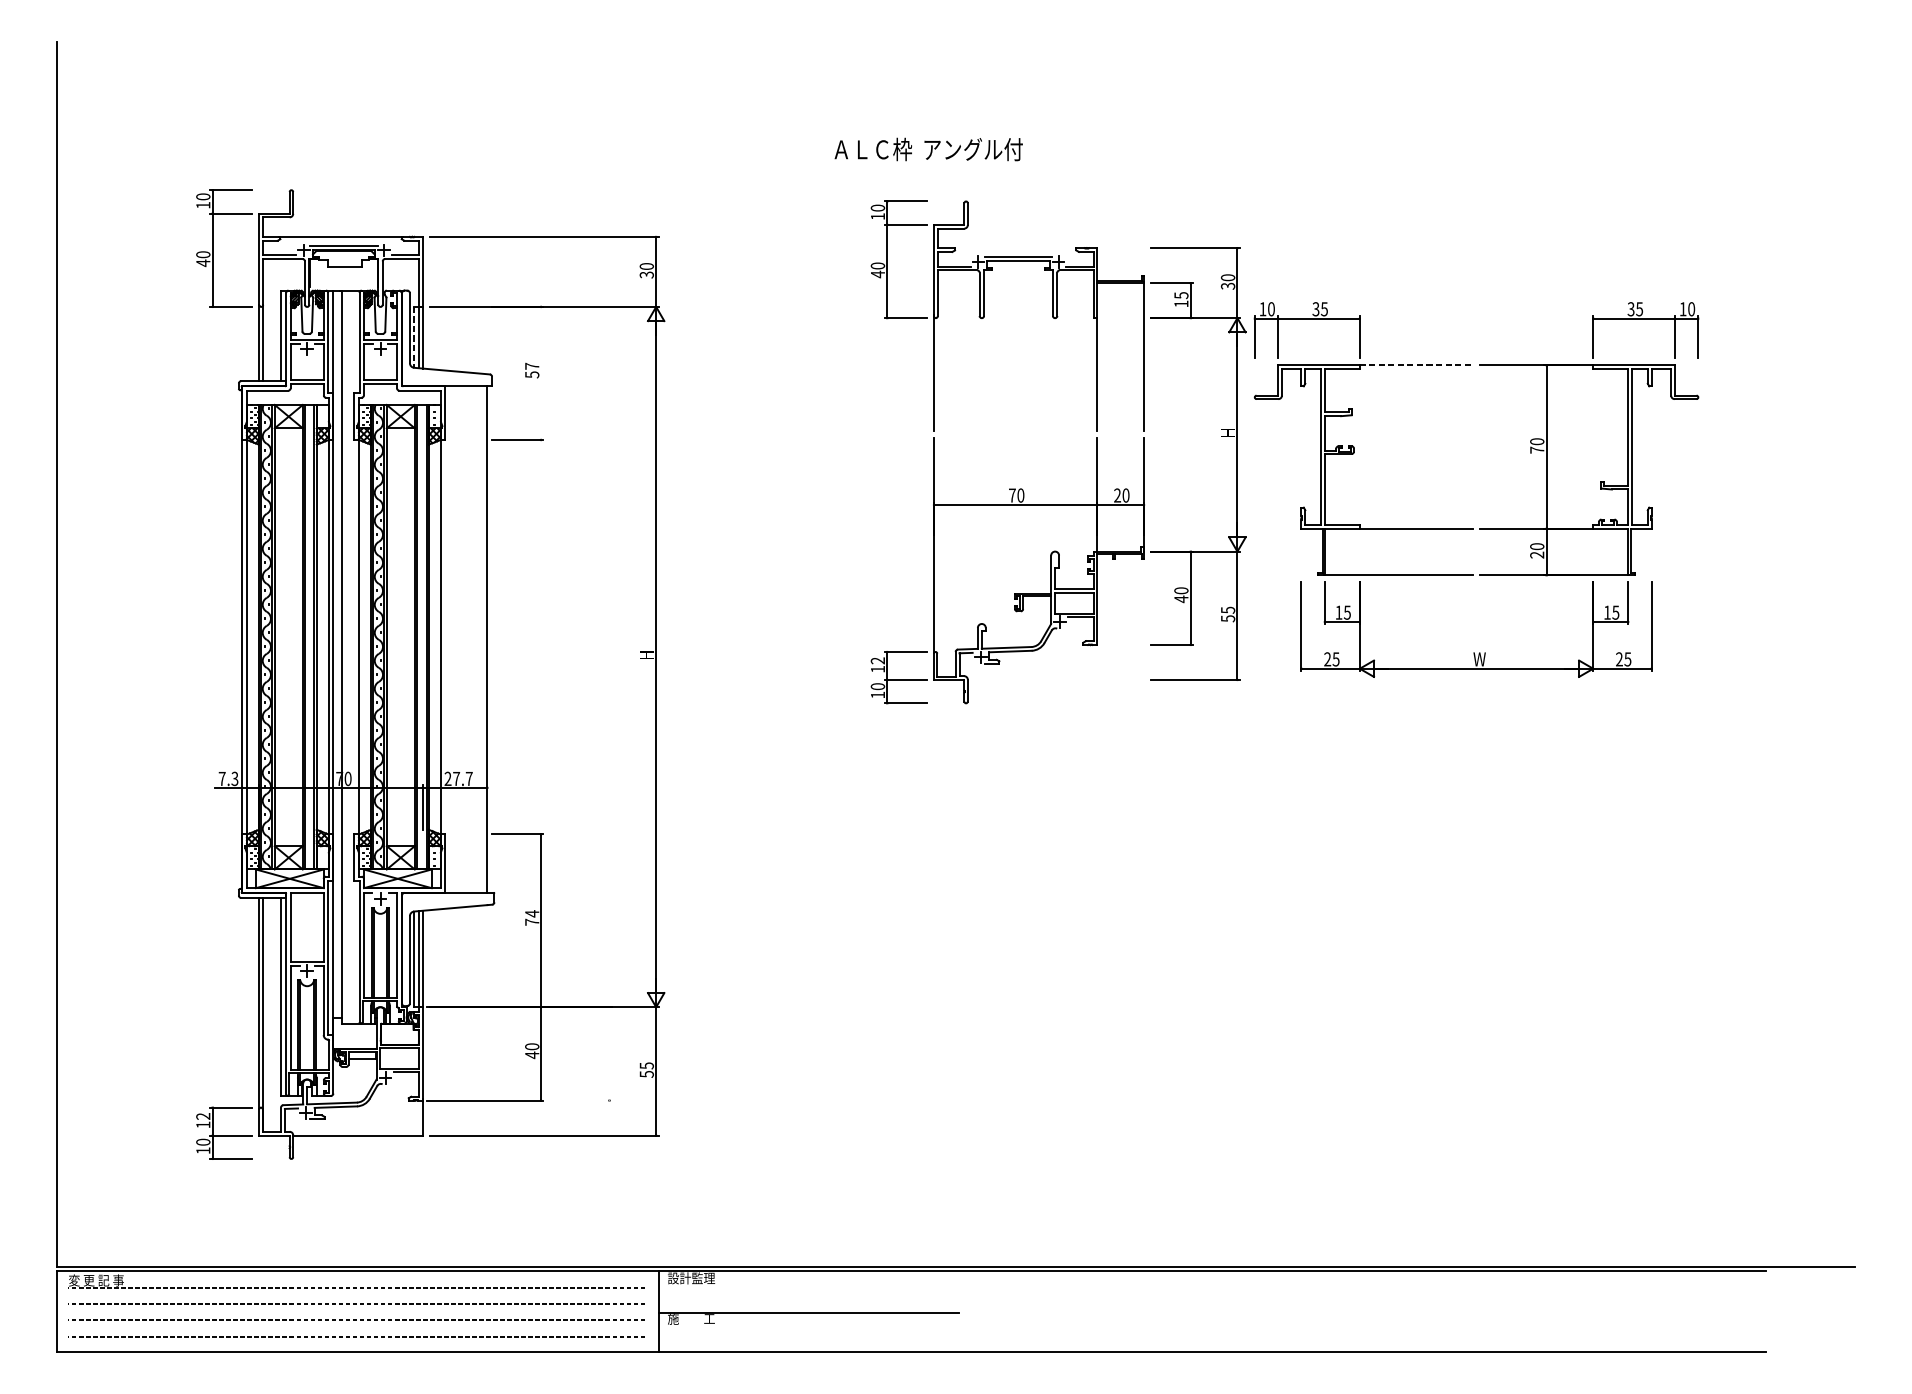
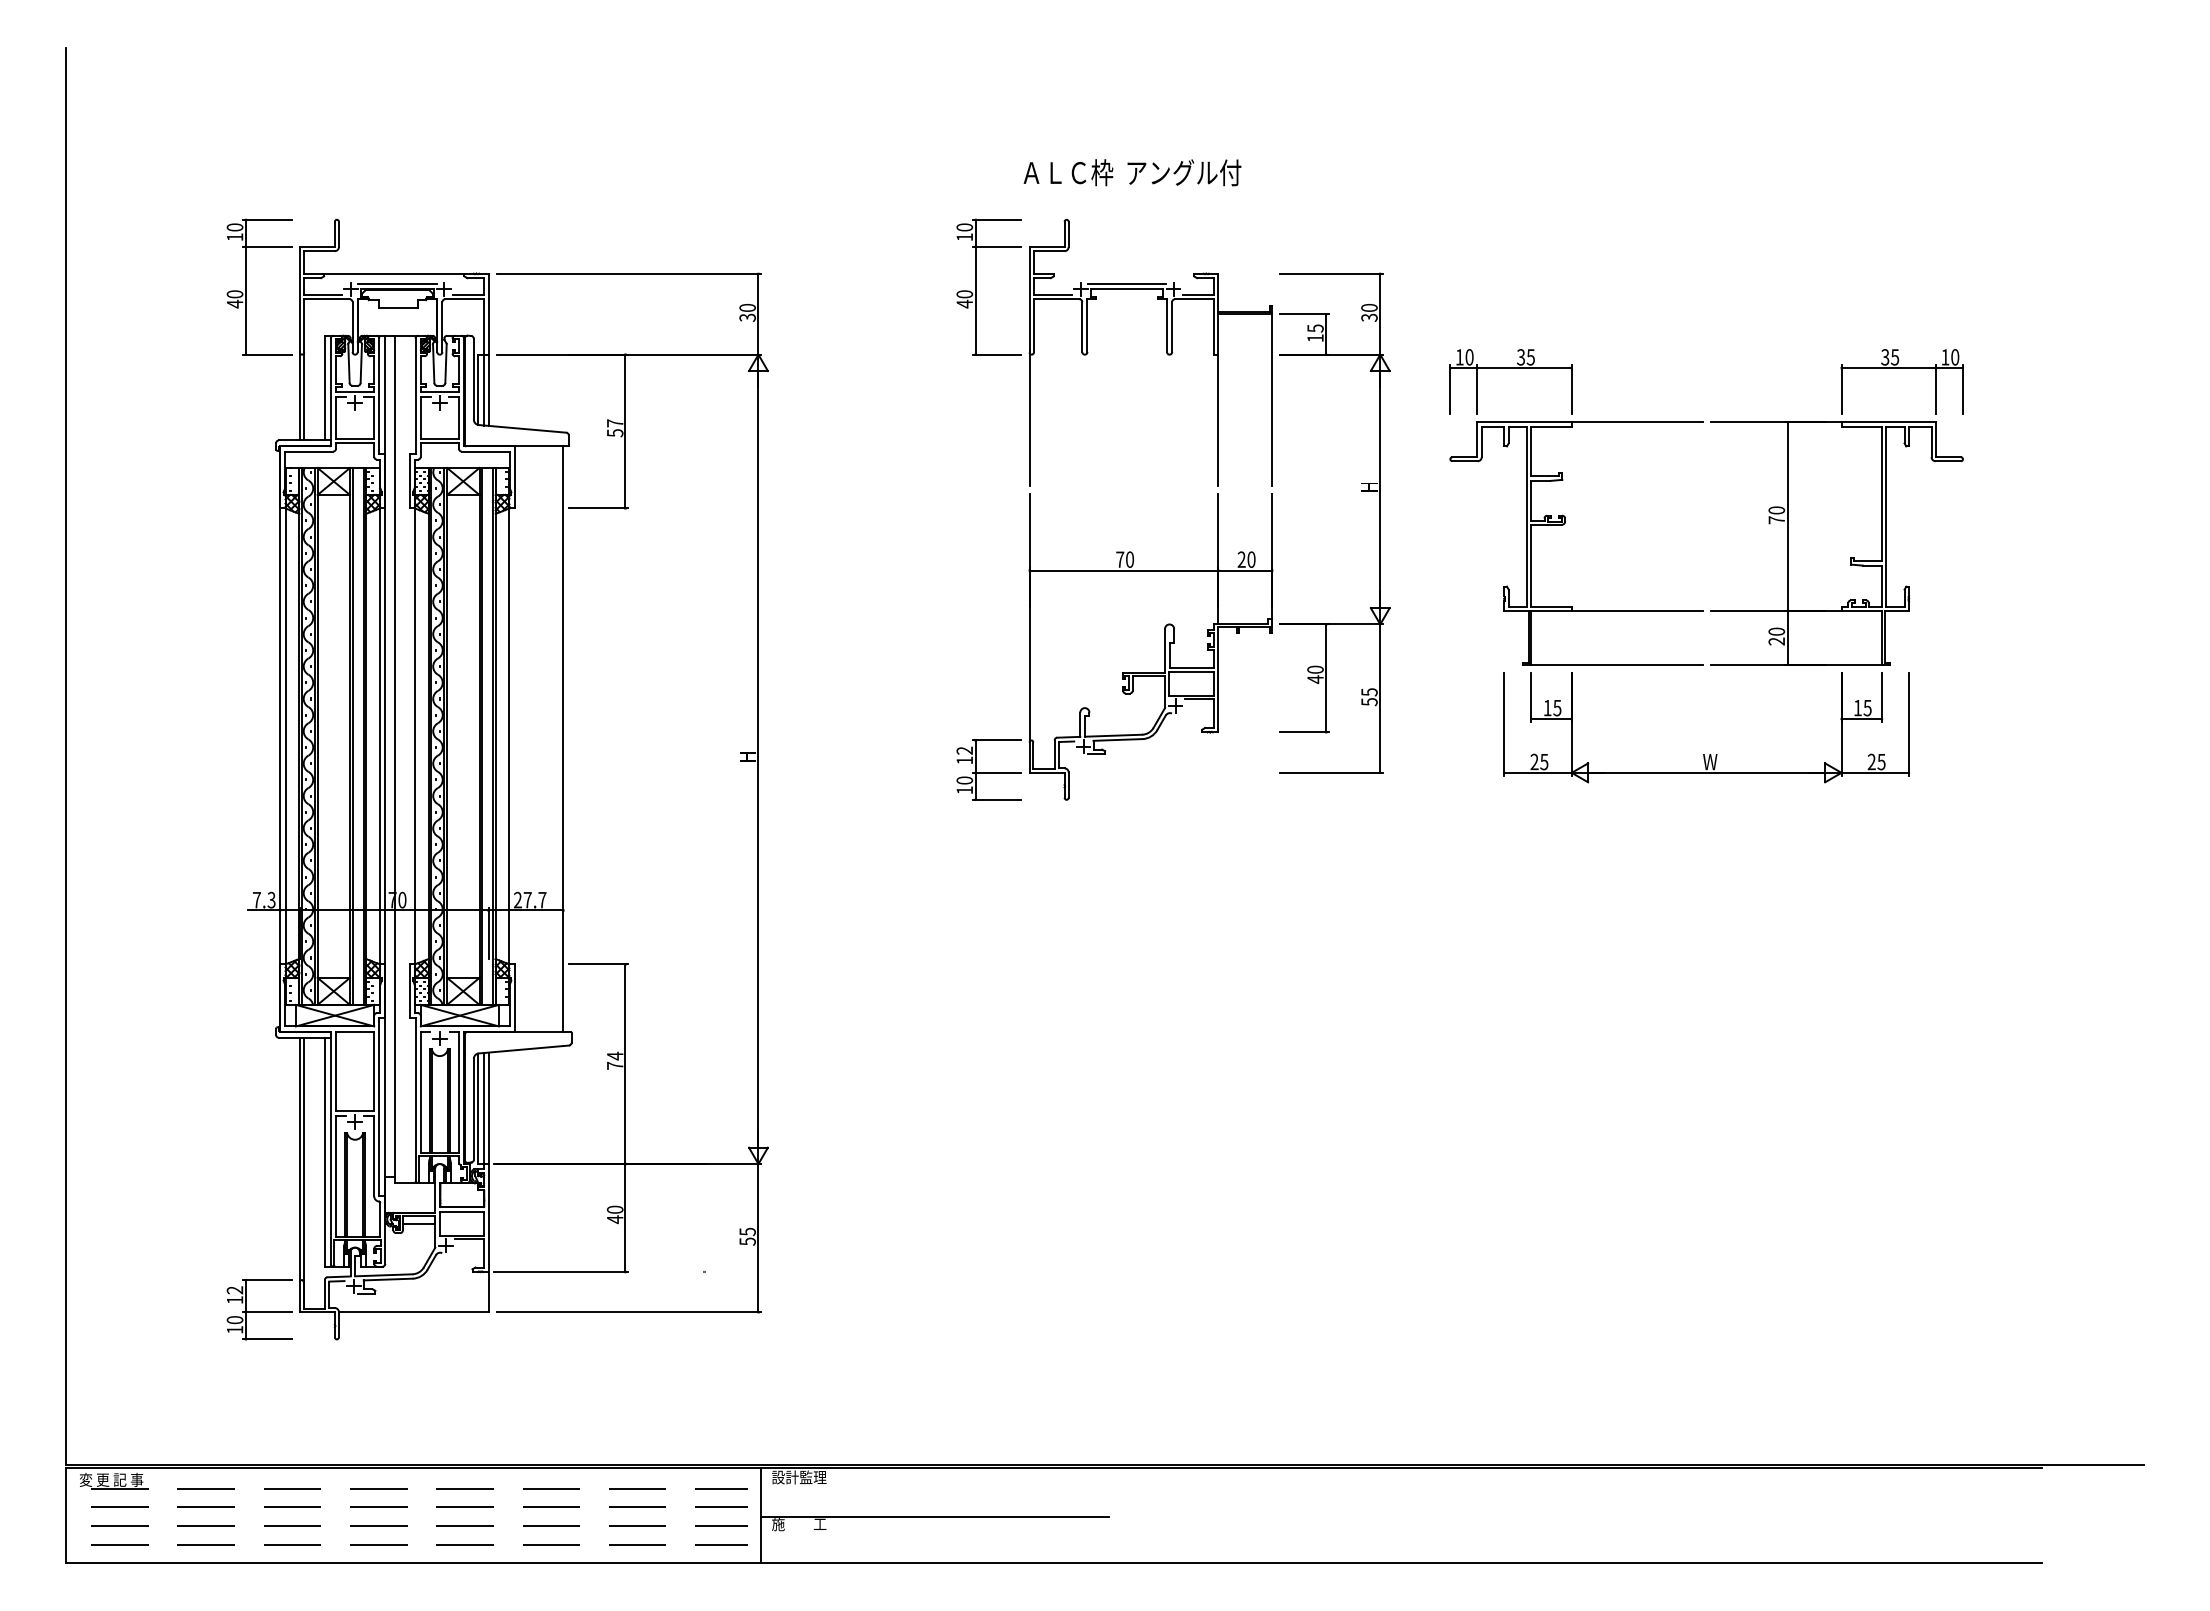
text: (928, 149) -> (1132, 172), moved
line: (413, 337) -> (478, 390), dashed -> solid
line: (1416, 365) -> (1637, 422), dashed -> solid
line: (541, 373) -> (625, 431), added
part: (1096, 452) -> (1217, 509), moved

